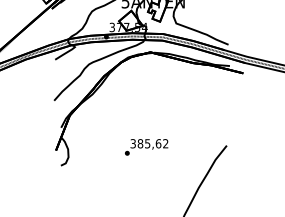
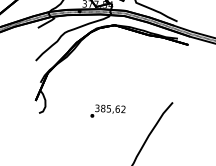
text: (146, 147) -> (107, 111), moved

